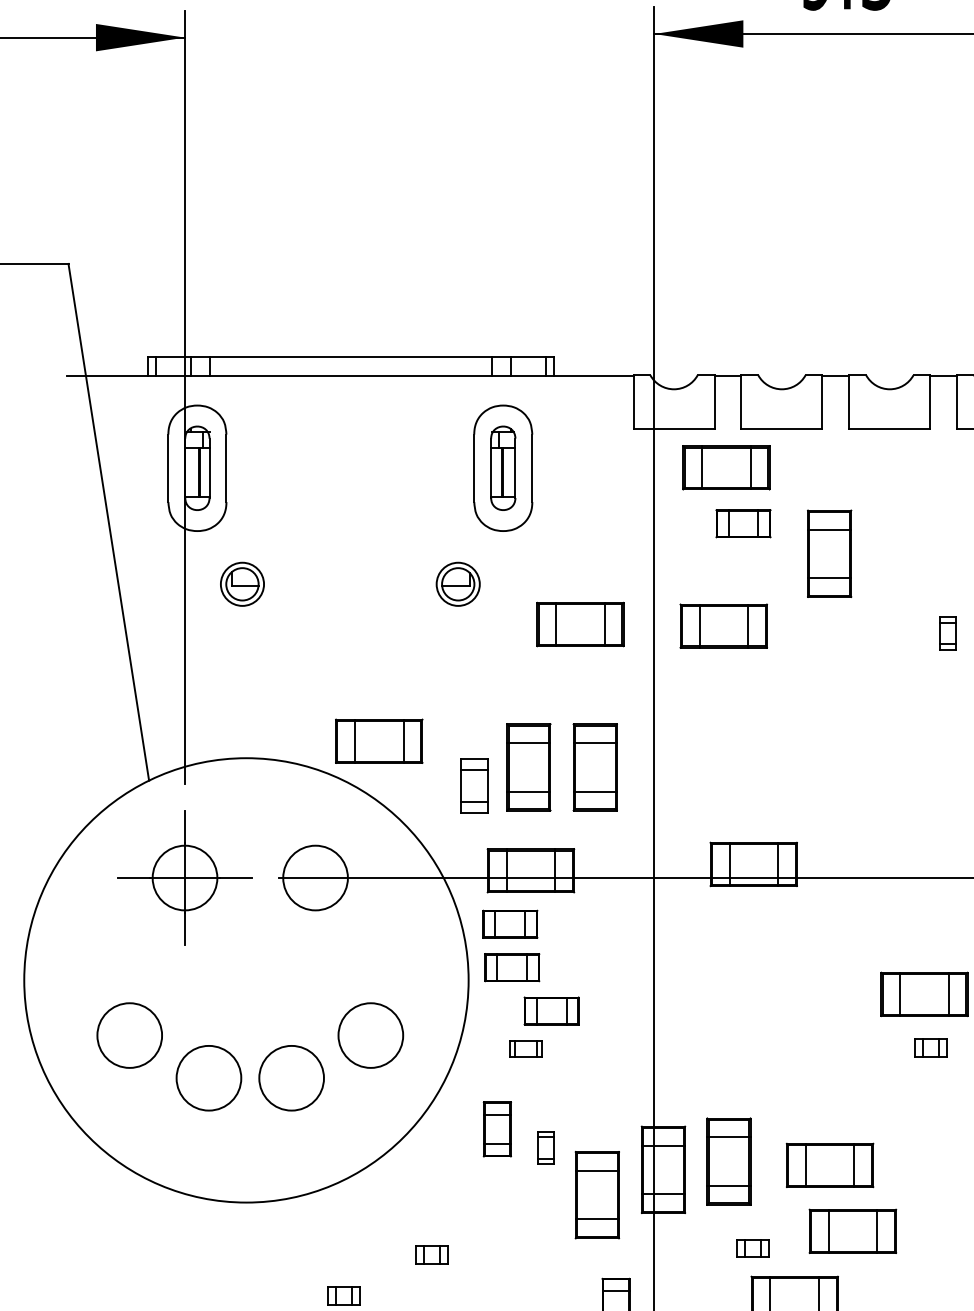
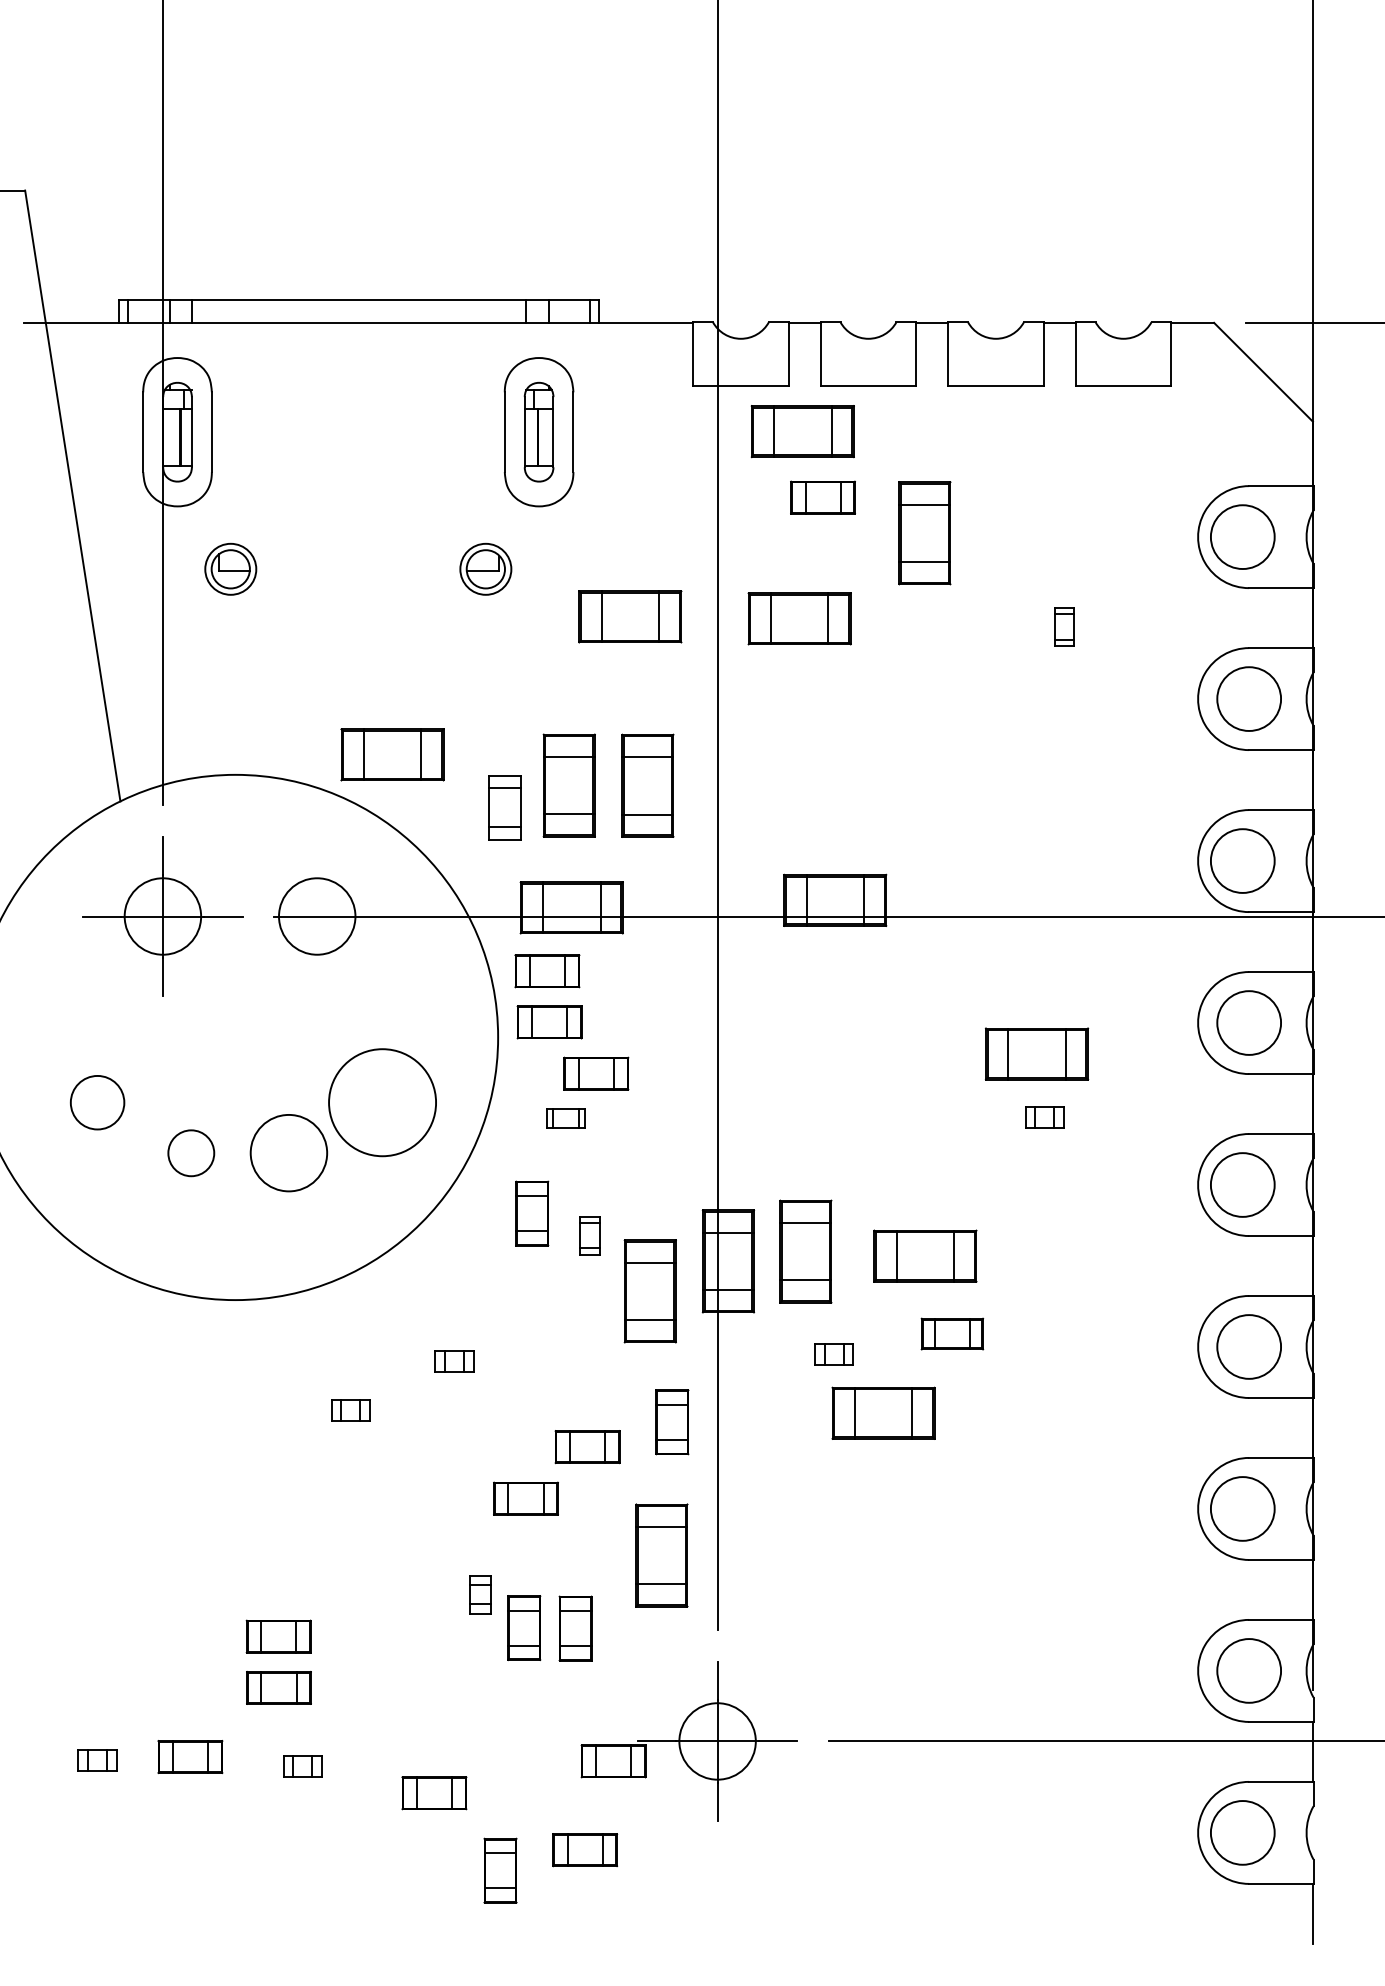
circle: (129, 1035) -> (97, 1102), size x0.7
circle: (370, 1035) -> (382, 1102), size x1.4
circle: (209, 1078) -> (191, 1153), size x0.6
part: (853, 1230) -> (952, 1333), size x0.6

